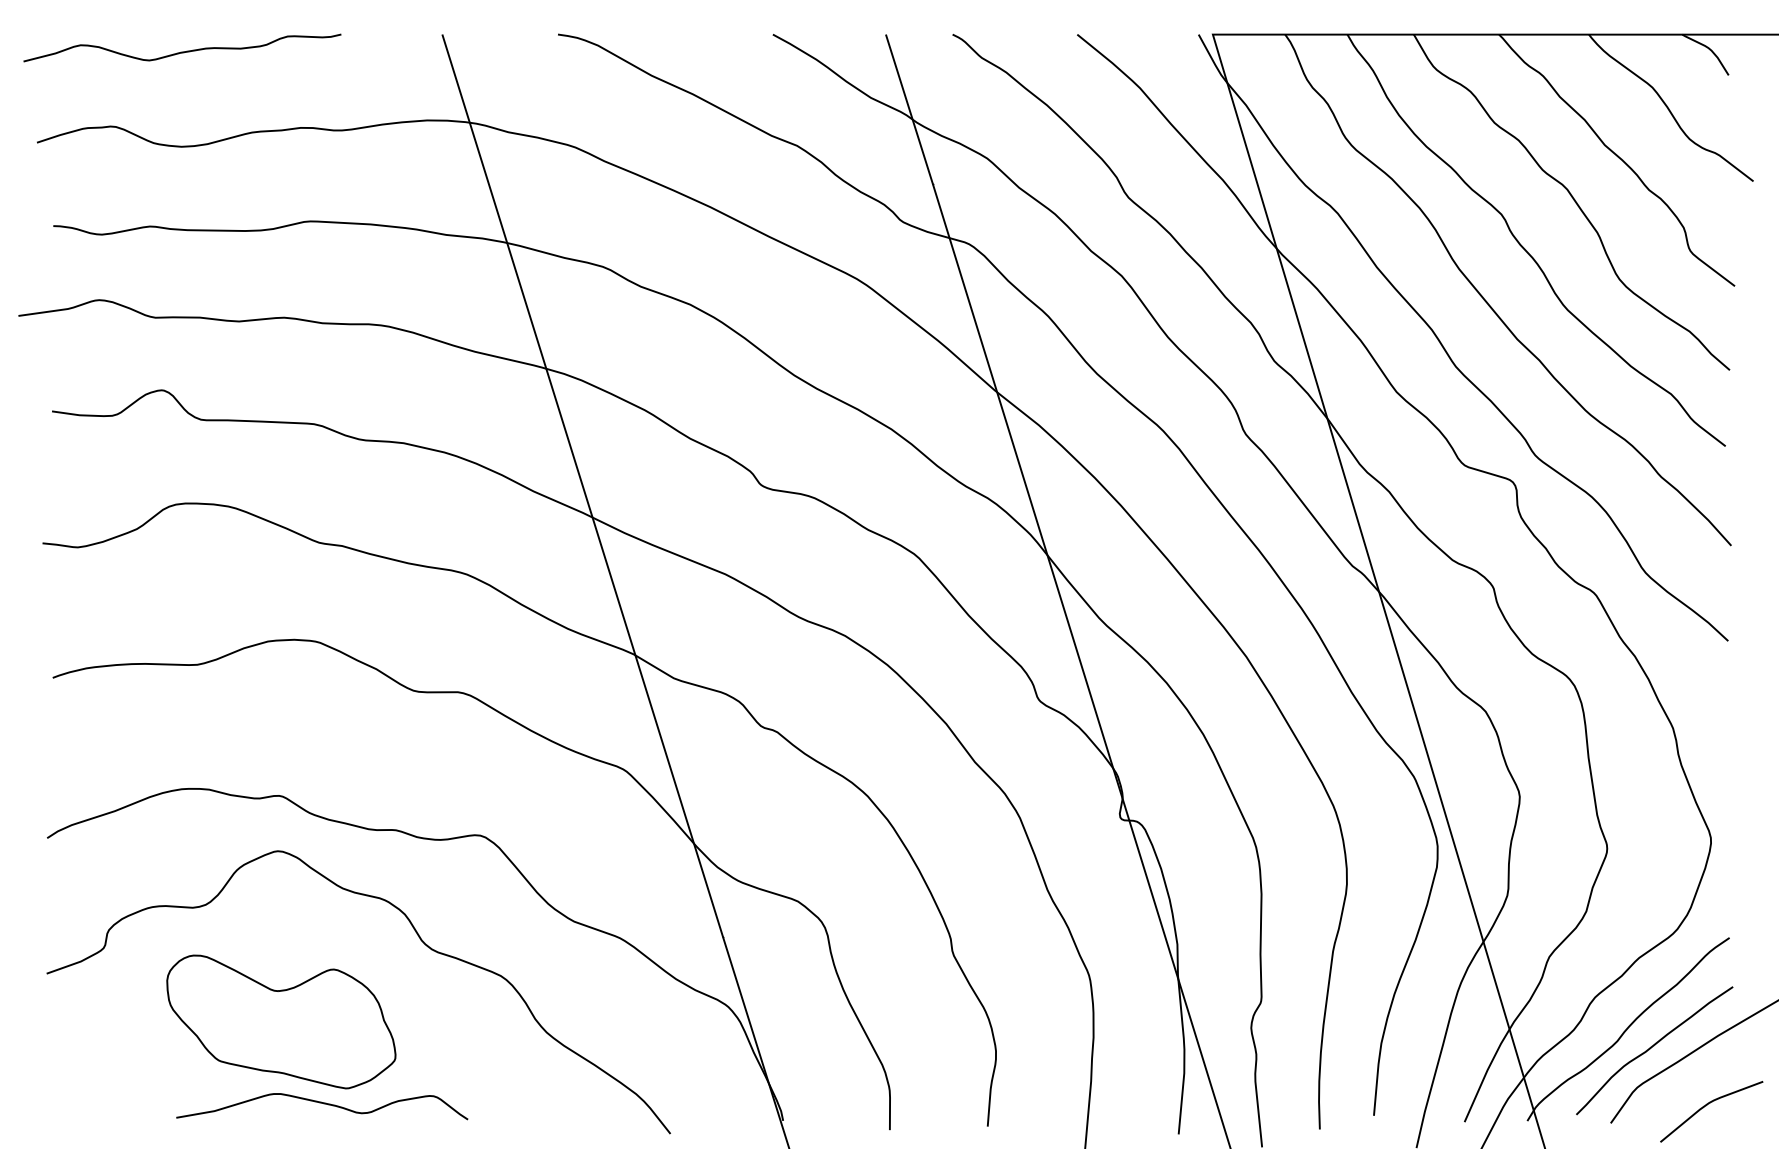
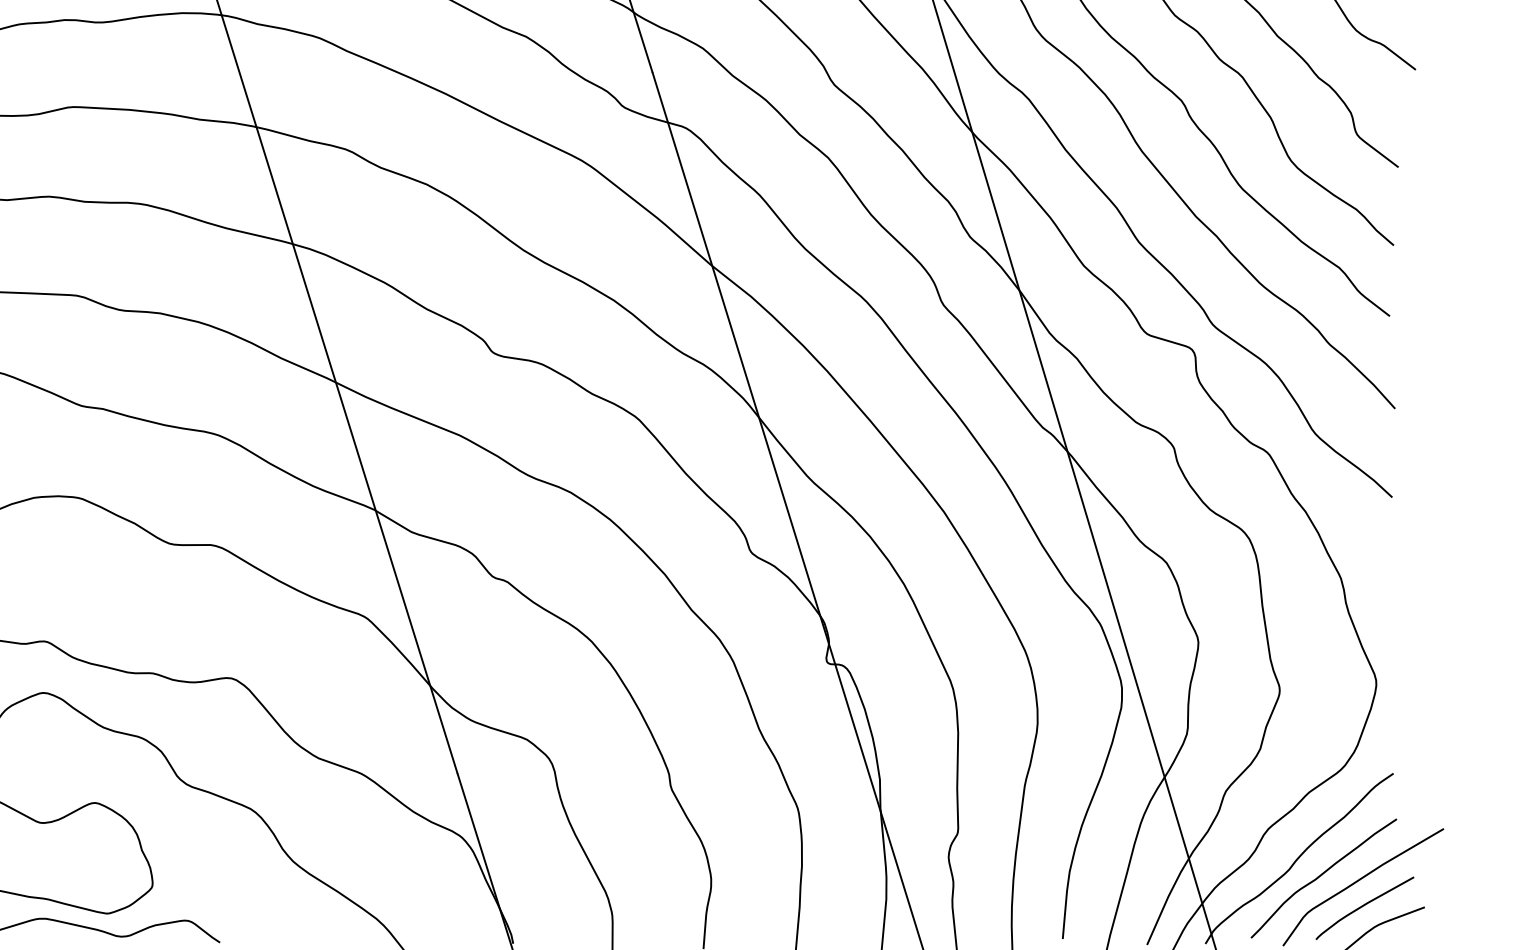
curve: (1698, 1080) -> (1364, 906), added

